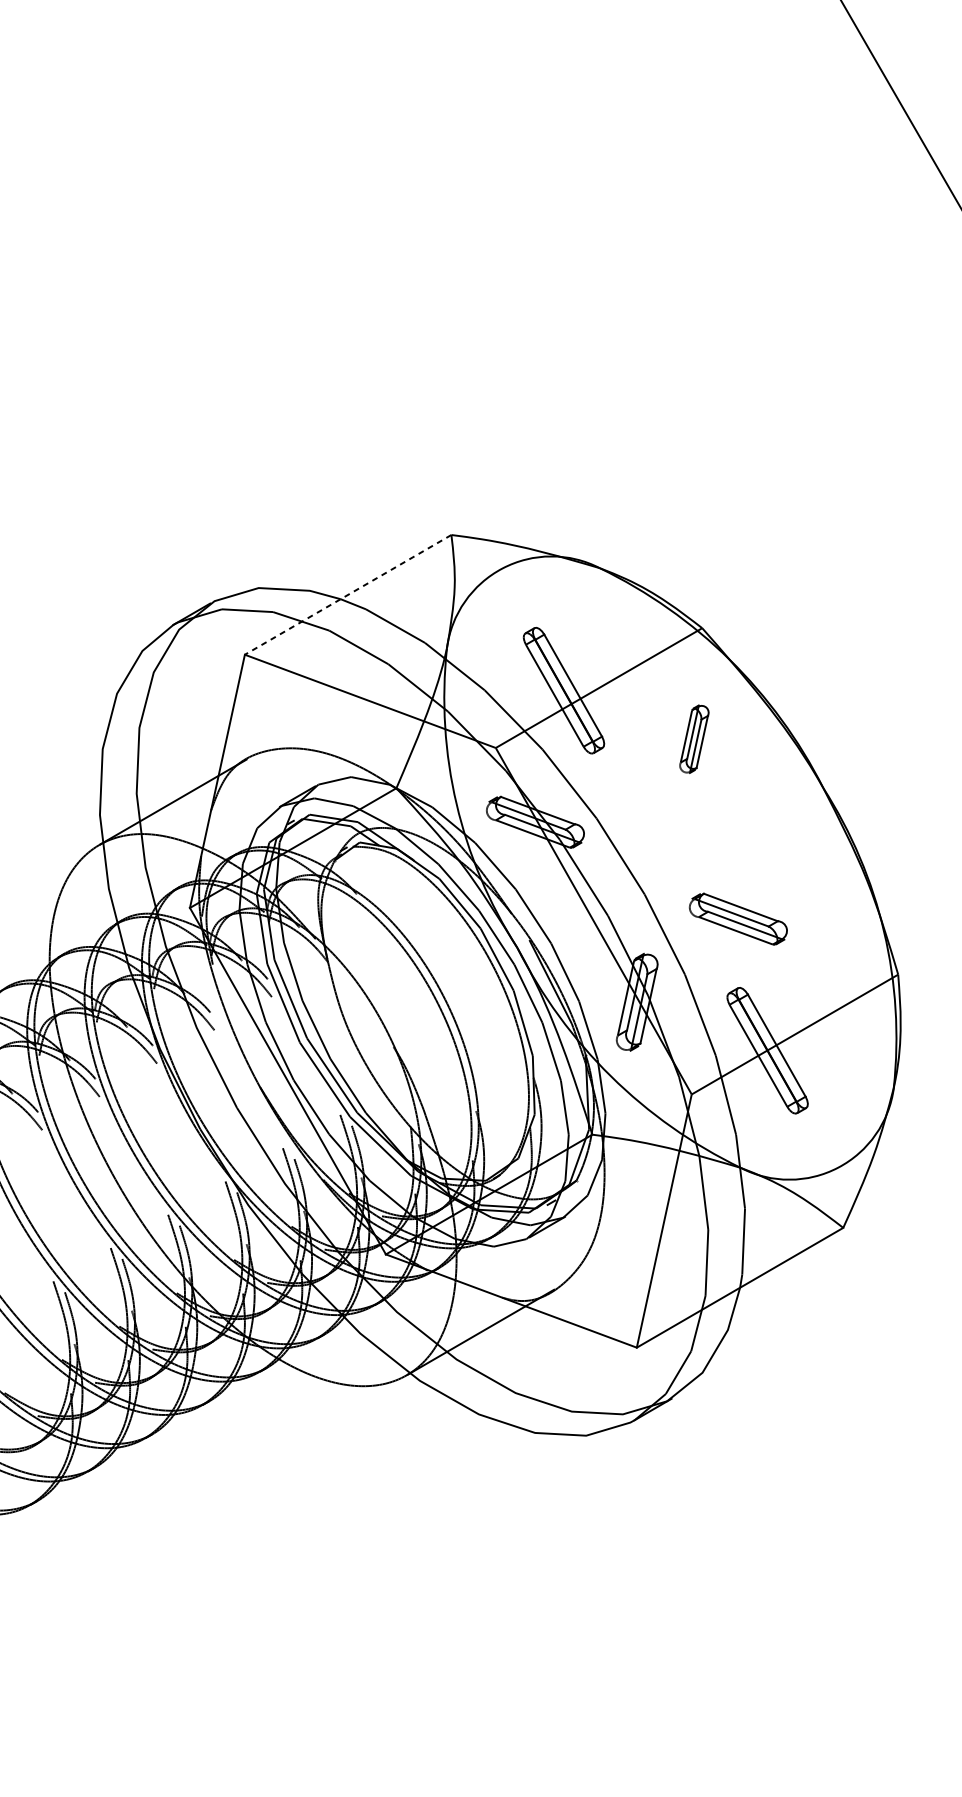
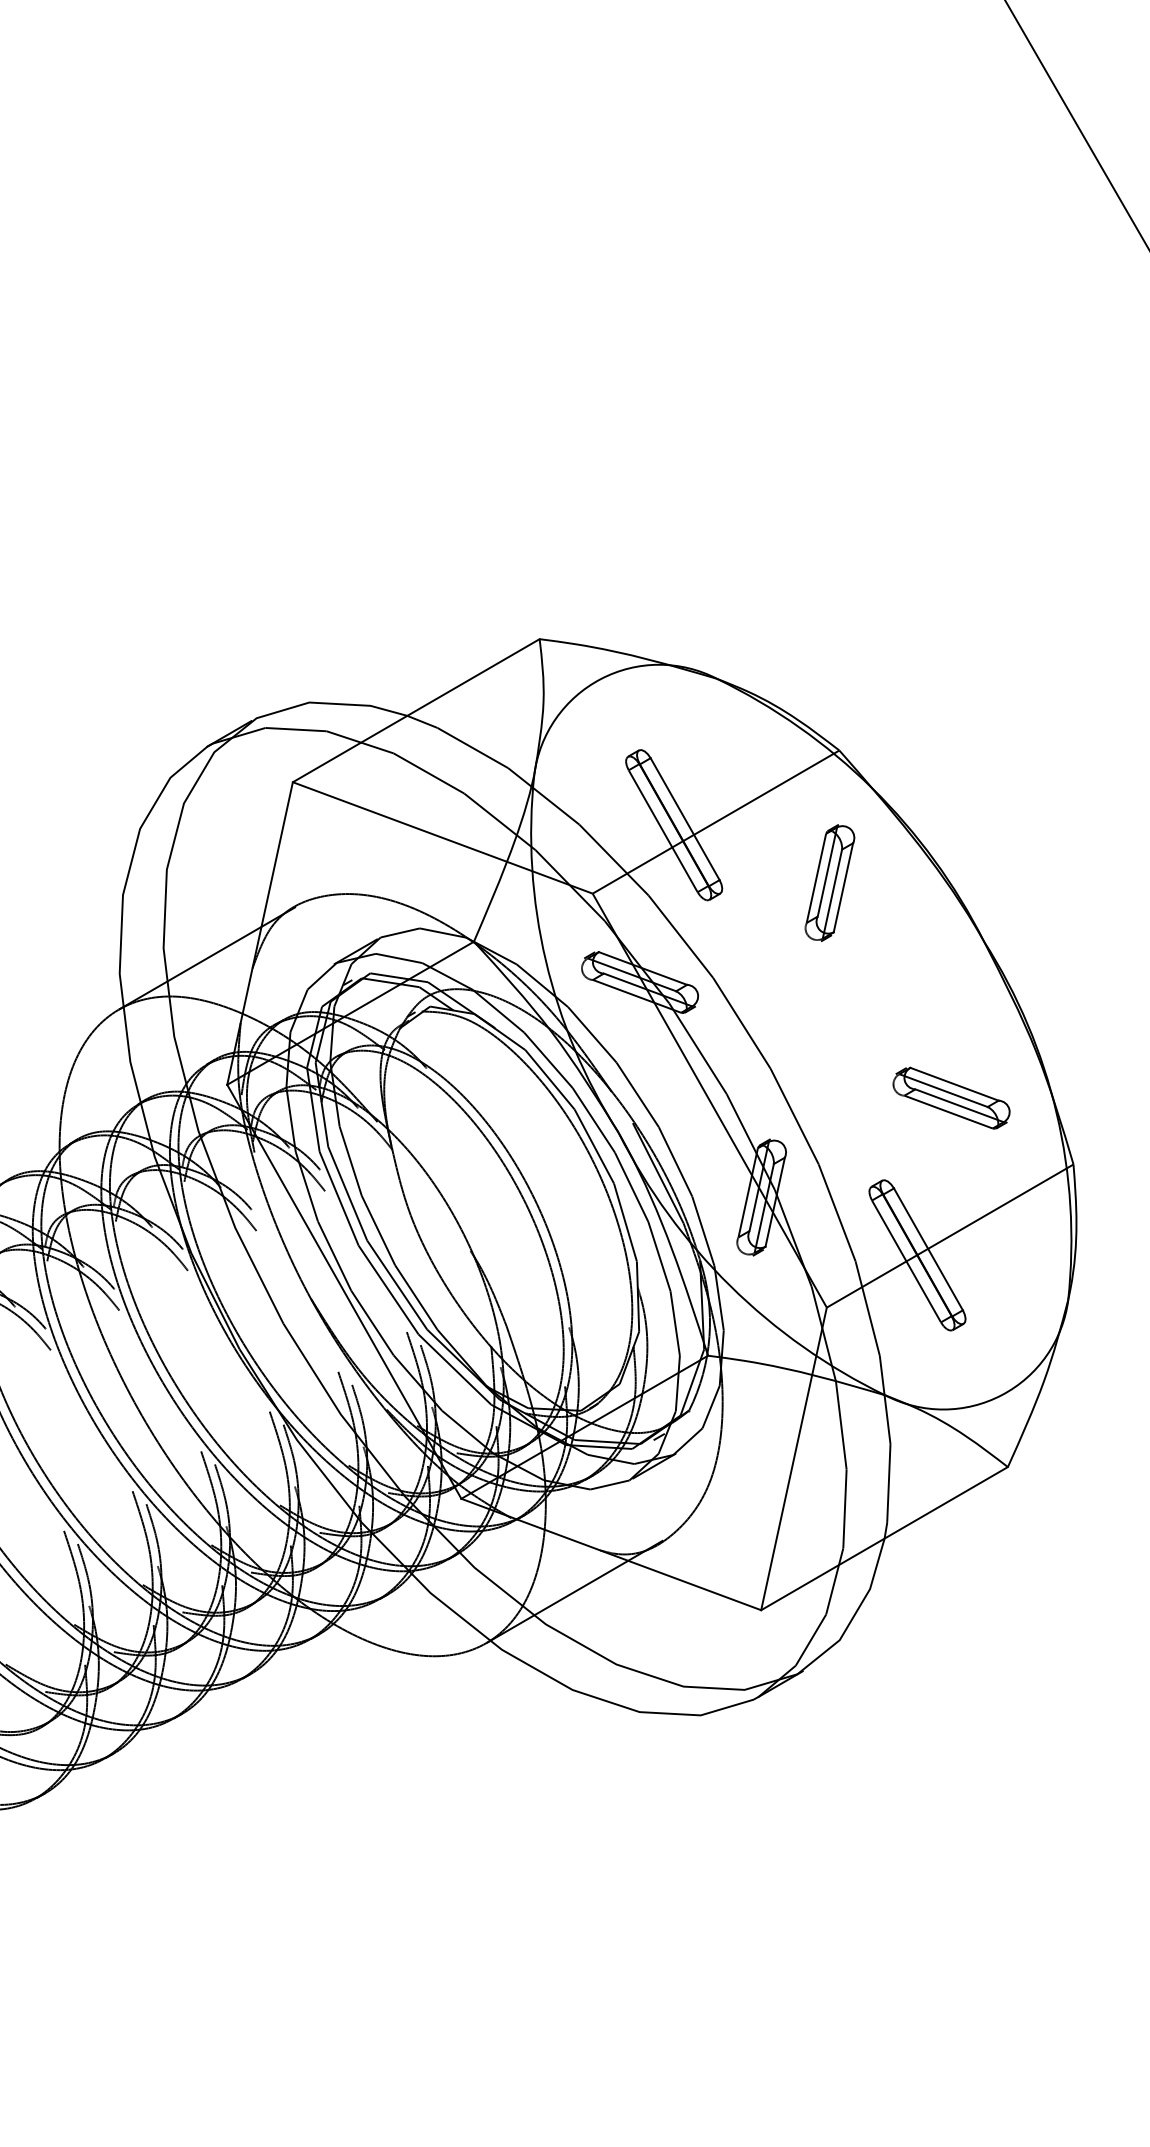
line: (348, 594) -> (416, 710), dashed -> solid
part: (693, 739) -> (829, 883), size x1.43
part: (738, 918) -> (951, 1097), moved

